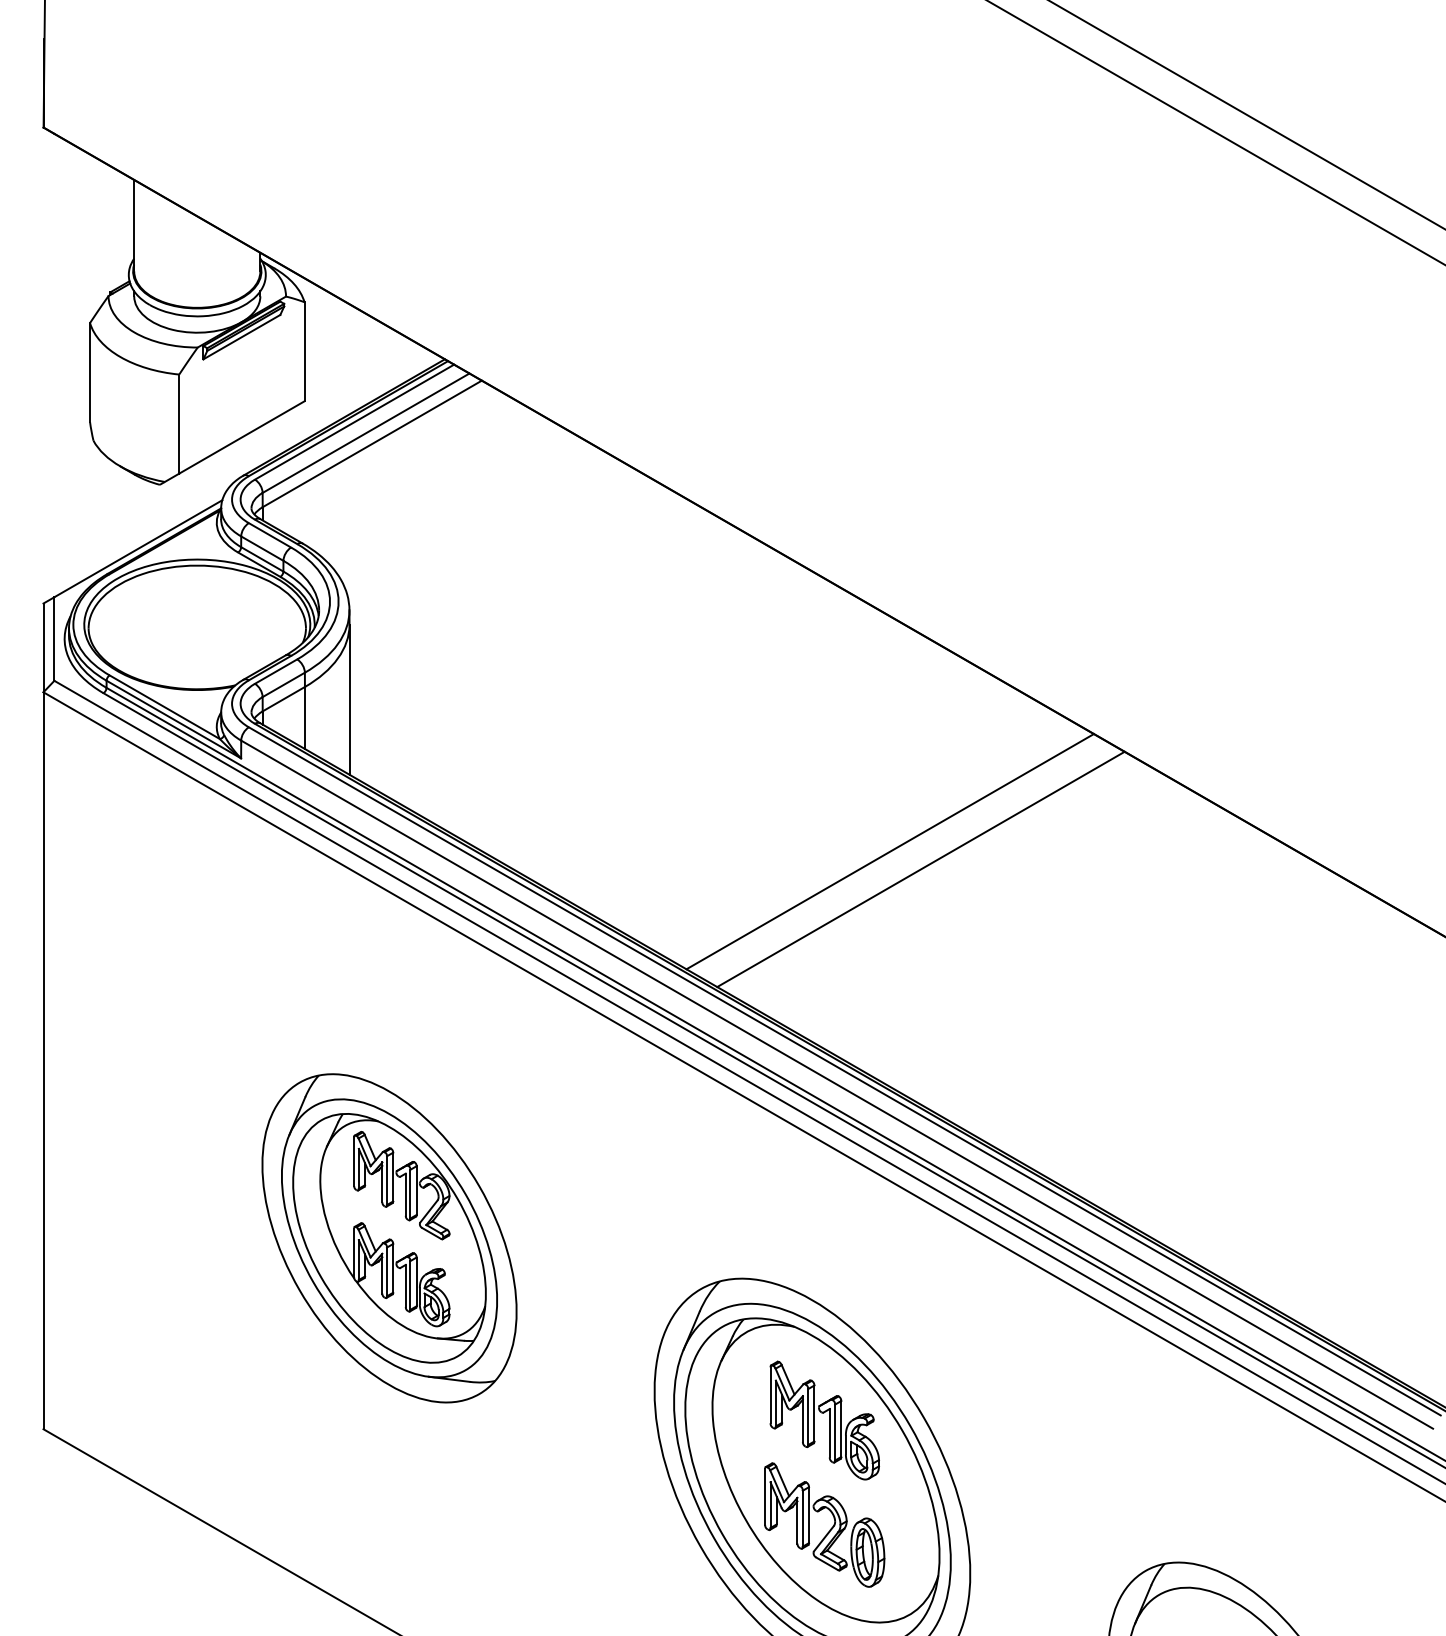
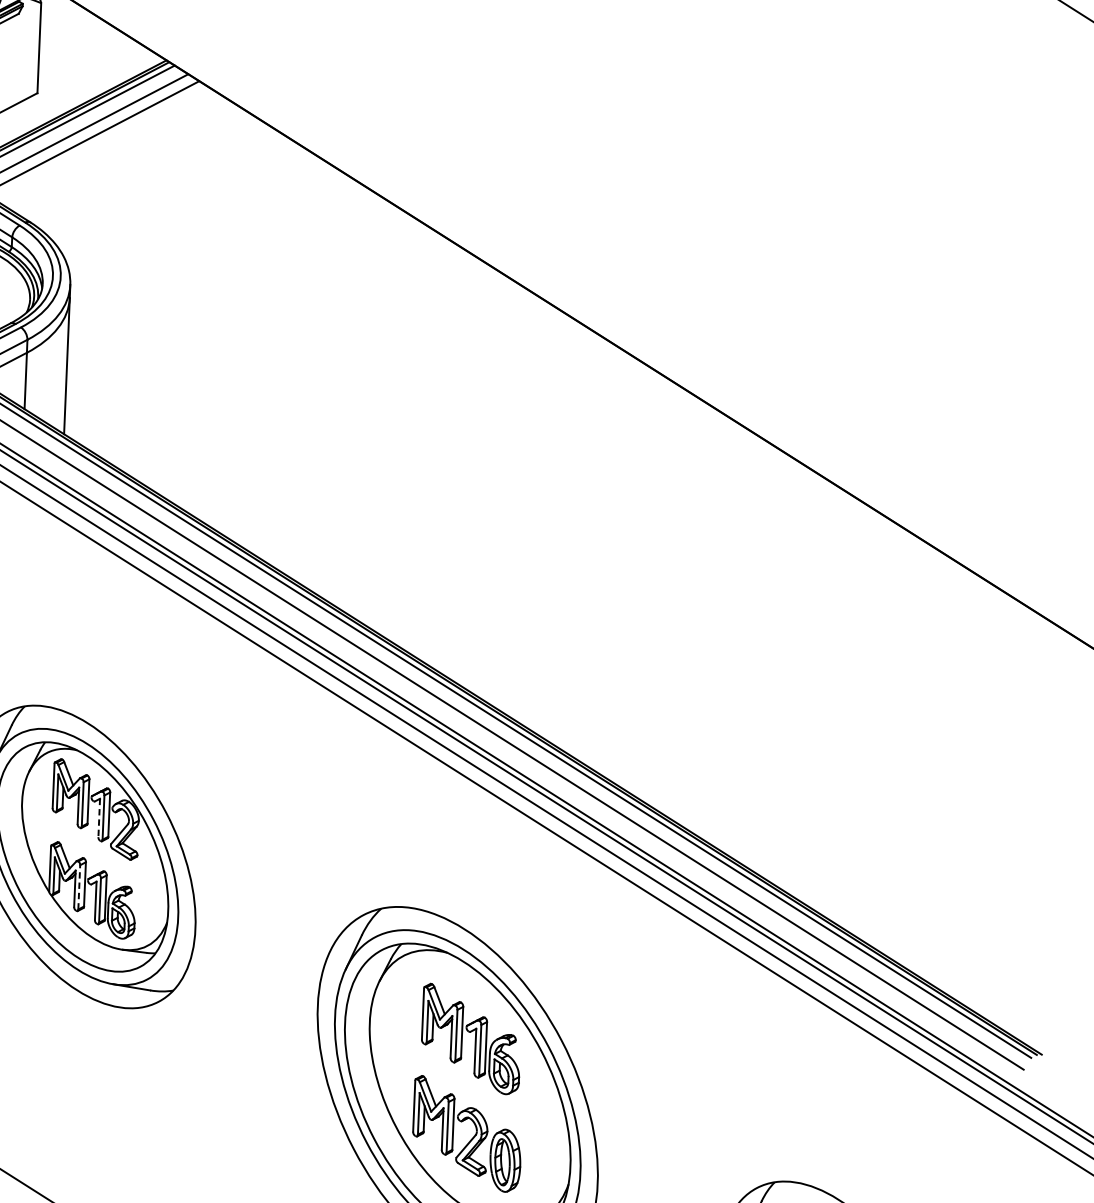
line: (889, 851) -> (551, 524), removed
line: (920, 869) -> (579, 542), removed
line: (405, 1195) -> (98, 818), solid -> dashed
line: (387, 1271) -> (79, 887), solid -> dashed

